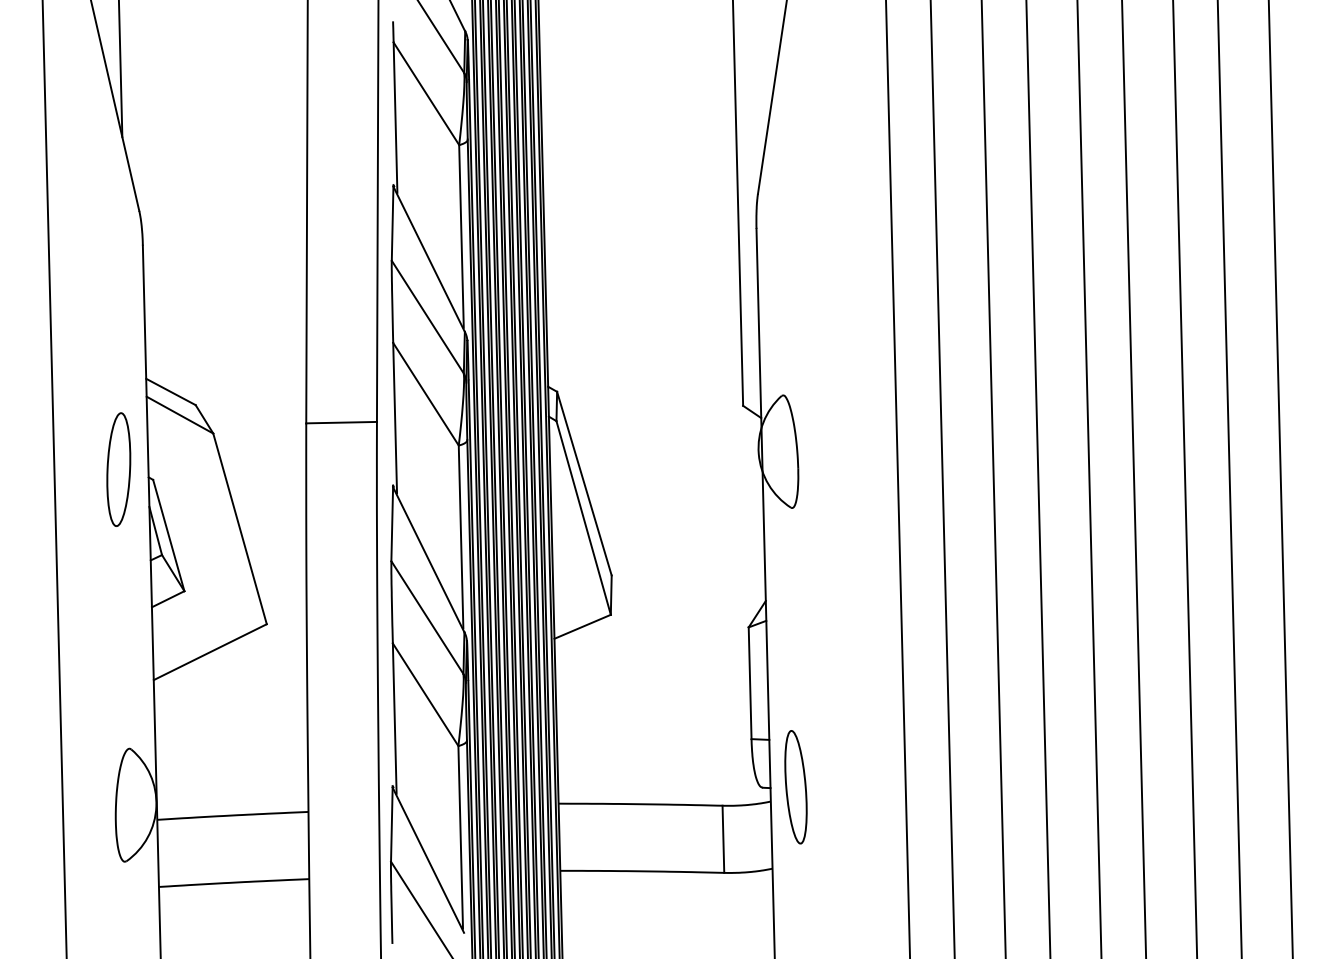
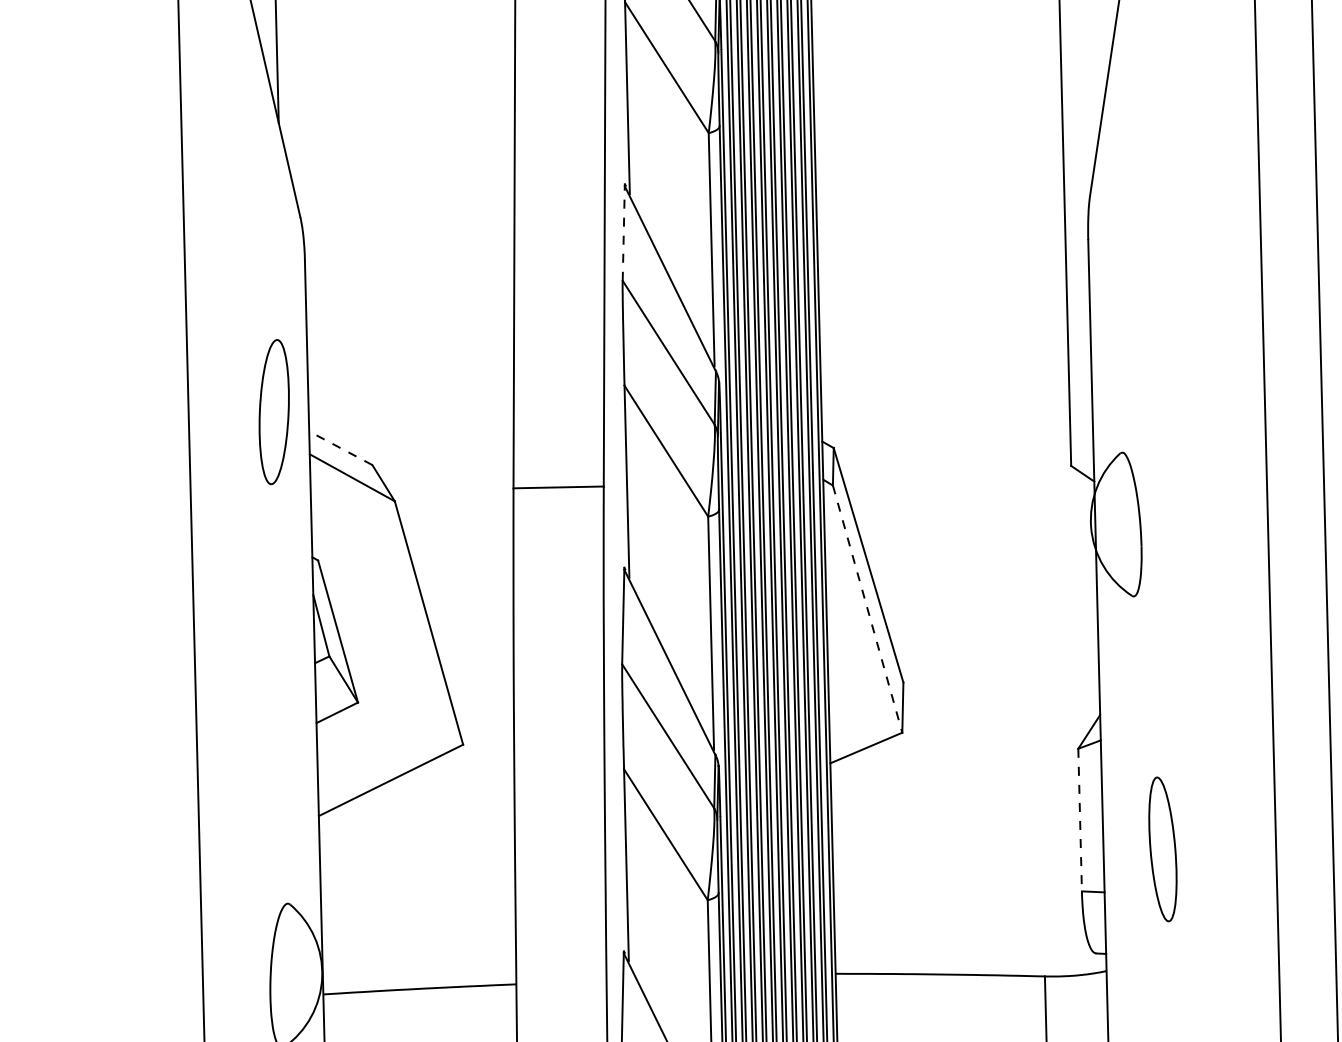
line: (392, 223) -> (623, 233), solid -> dashed
line: (170, 391) -> (340, 447), solid -> dashed
part: (118, 469) -> (273, 411), moved
line: (583, 518) -> (867, 609), solid -> dashed
line: (750, 683) -> (1080, 820), solid -> dashed
part: (795, 787) -> (1162, 849), moved

